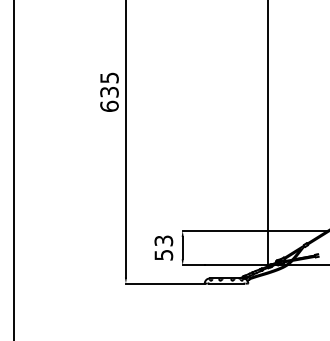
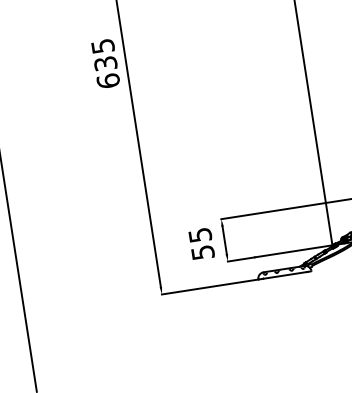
text: (163, 240) -> (199, 234), 53 -> 55

